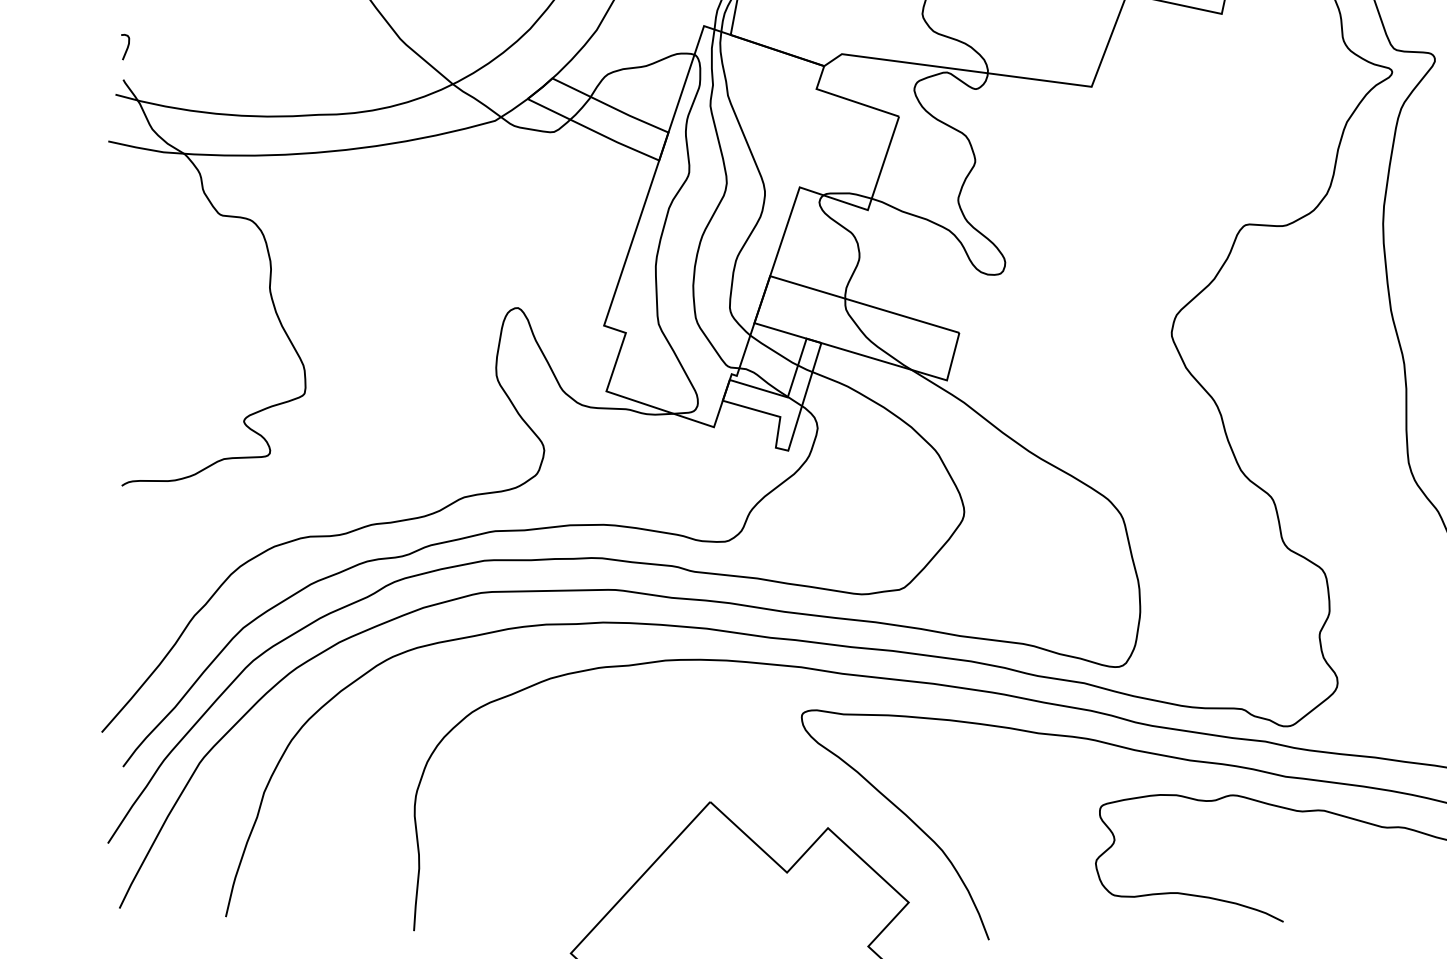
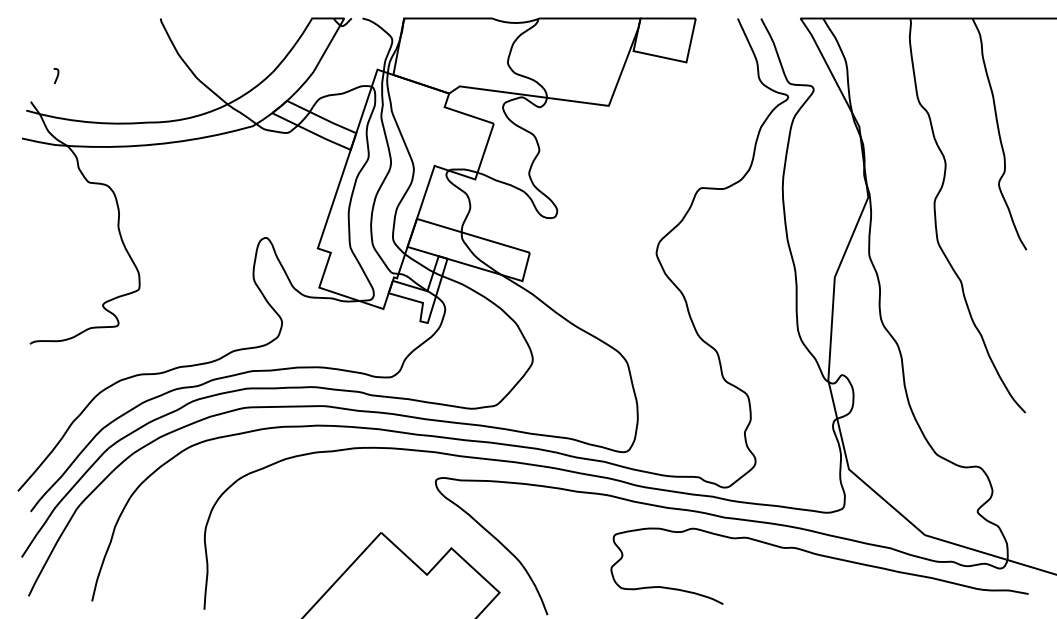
curve: (125, 47) -> (56, 76), moved

